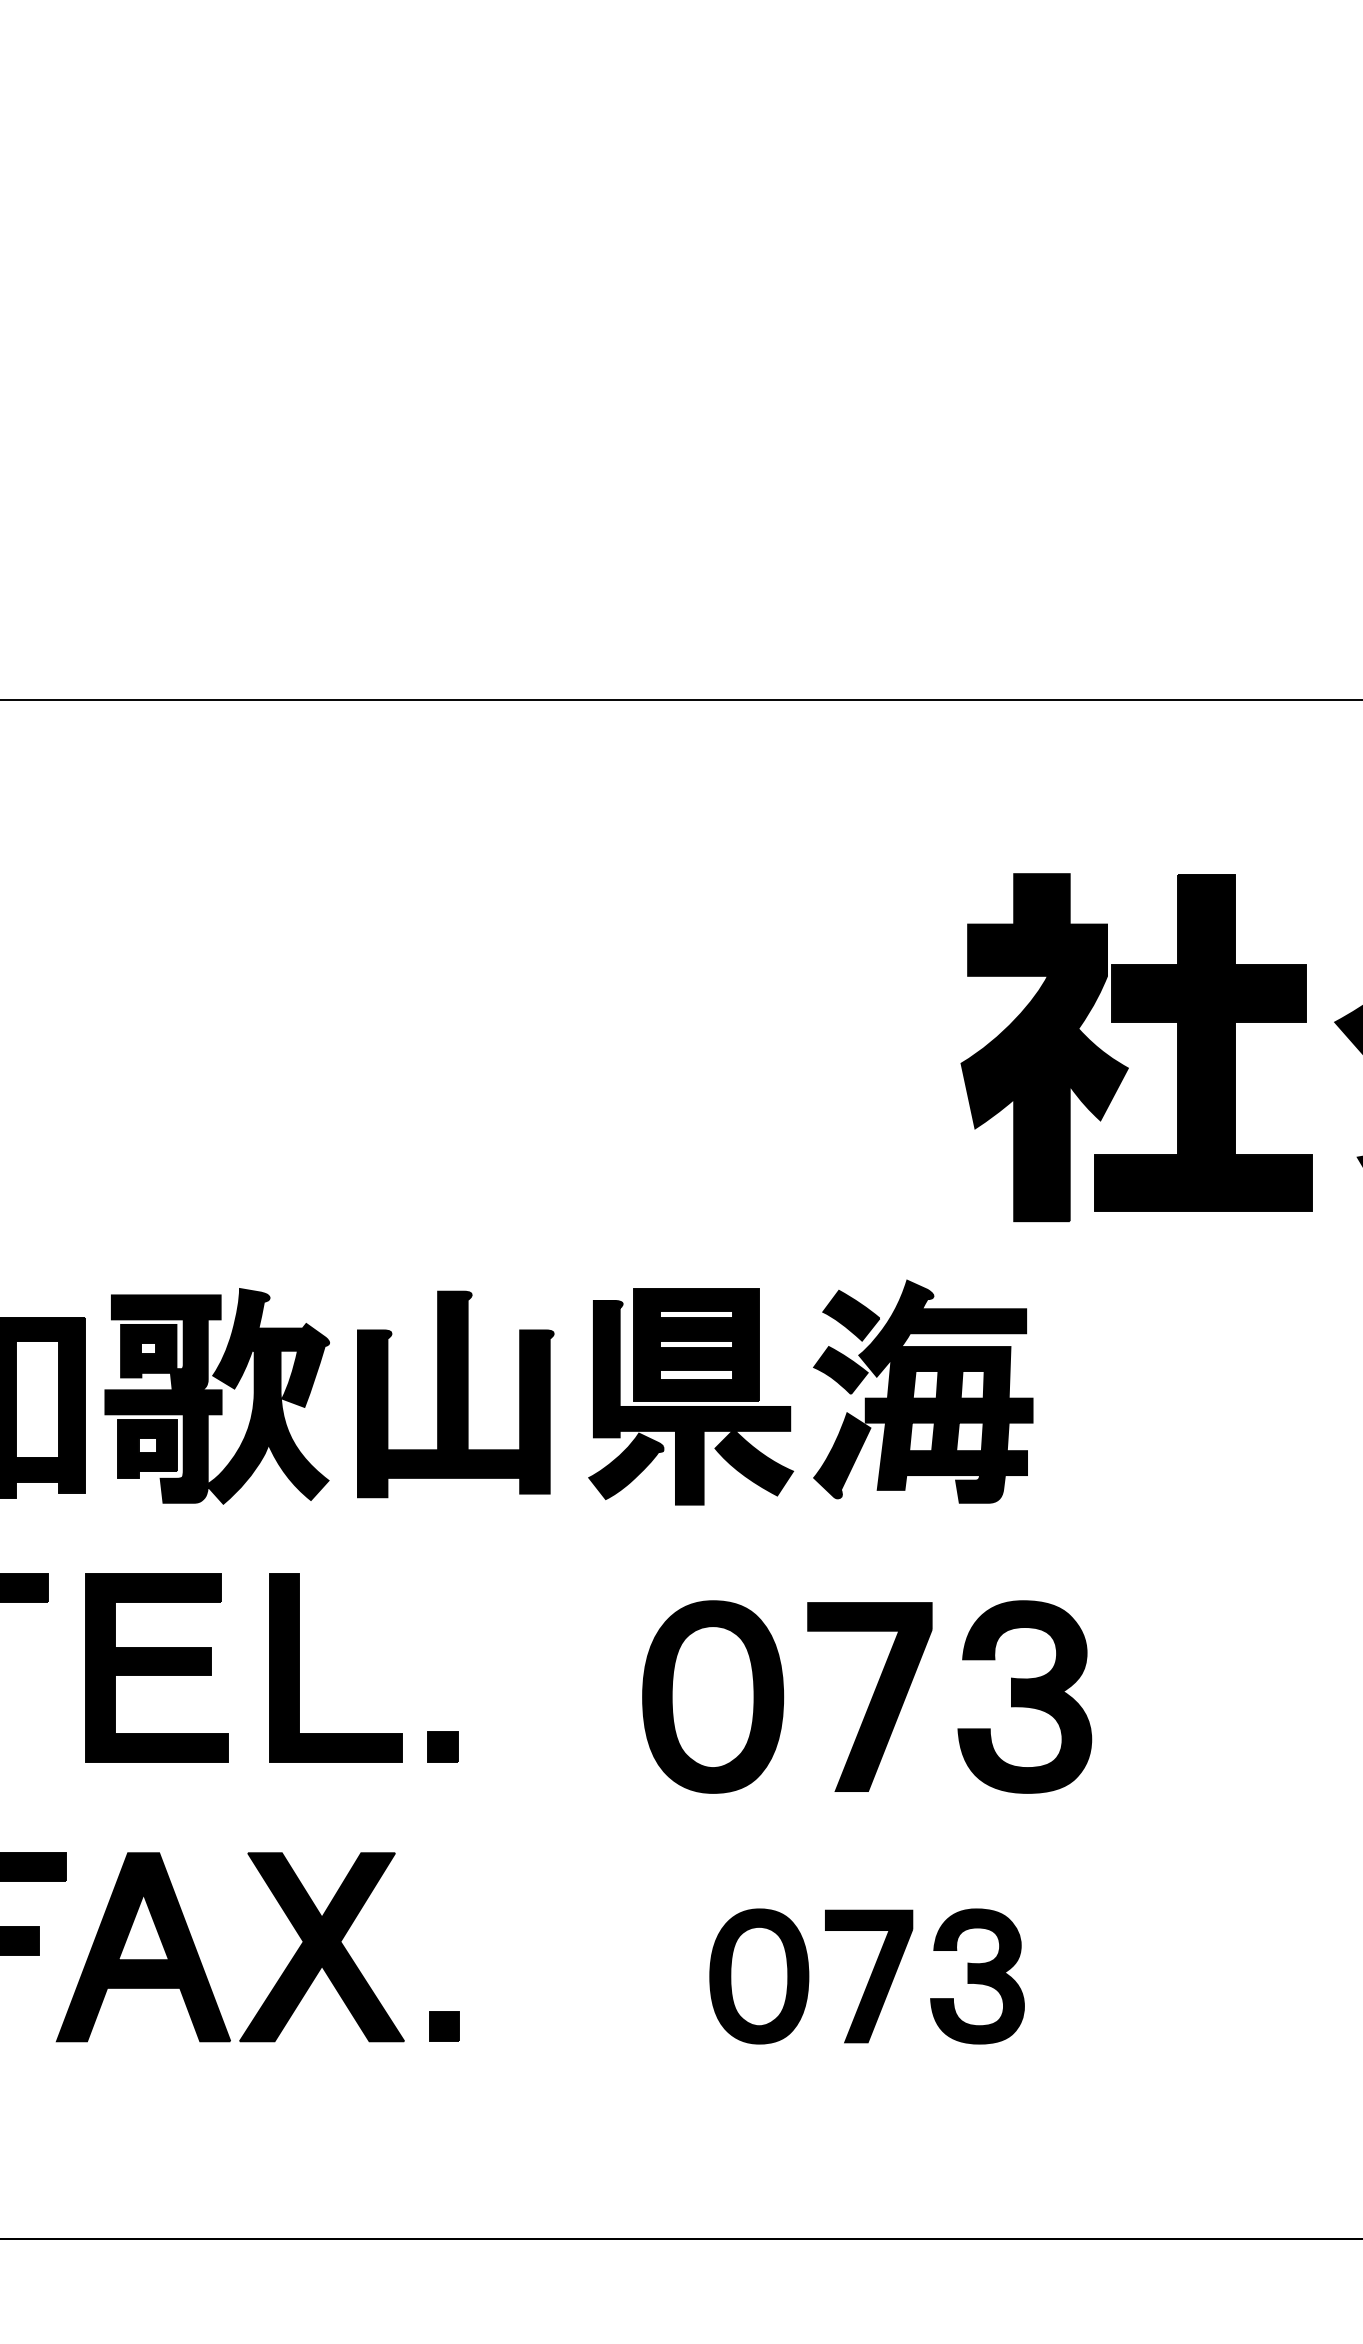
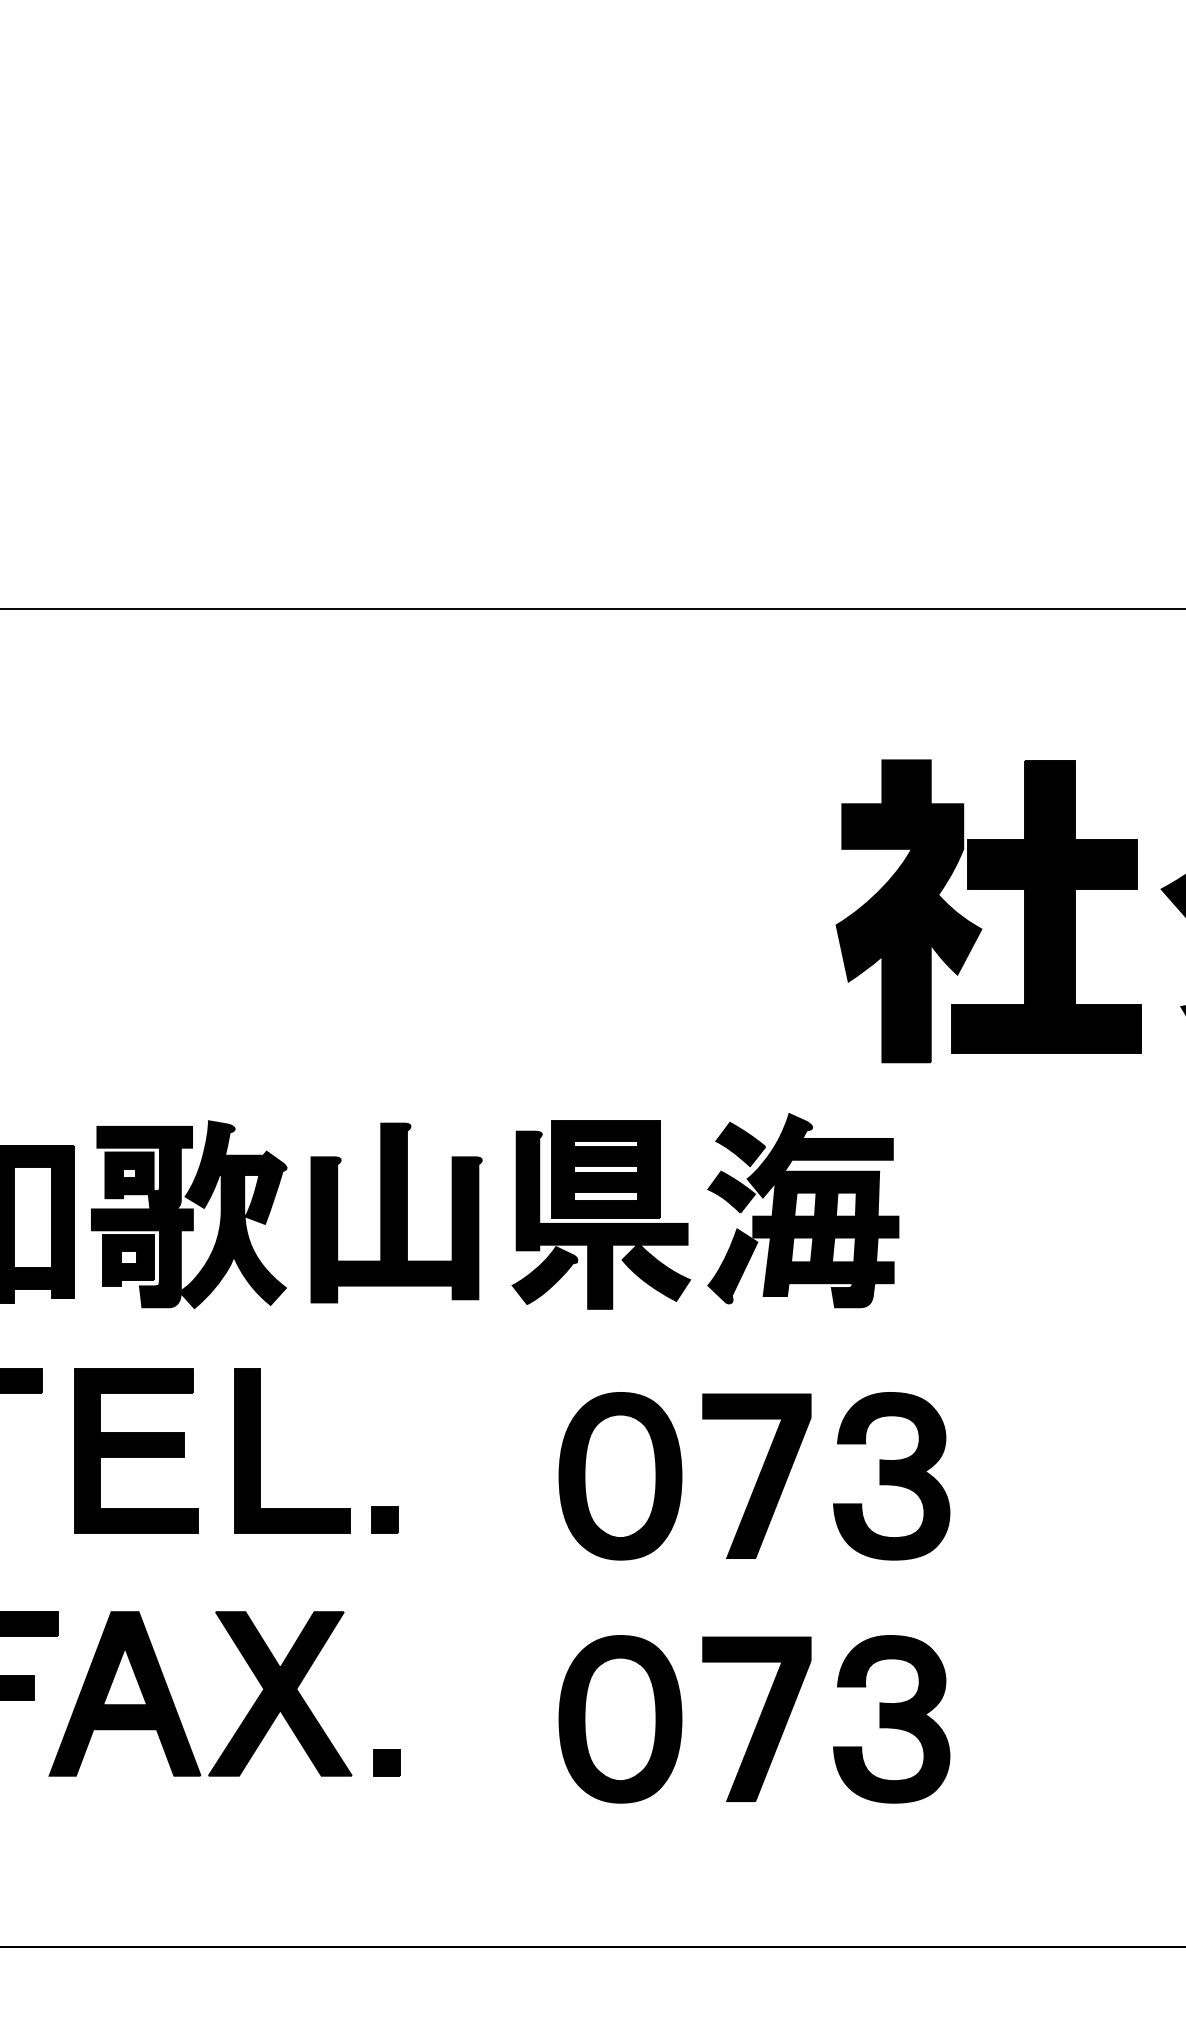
part: (867, 1976) -> (754, 1719), size x1.43

